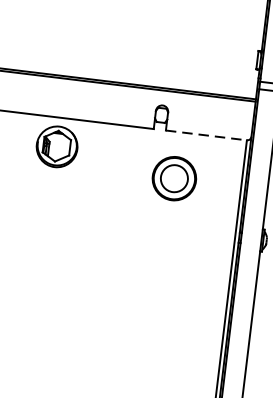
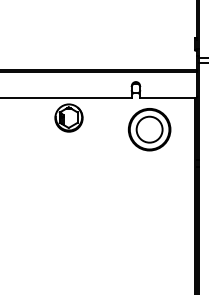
line: (206, 135) -> (167, 98), dashed -> solid
part: (174, 178) -> (149, 129), size x1.43

